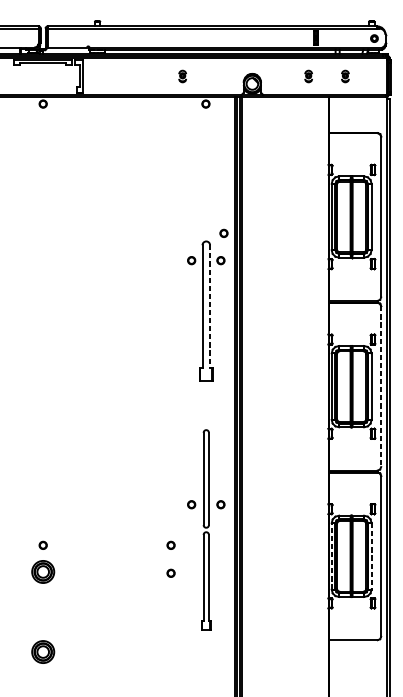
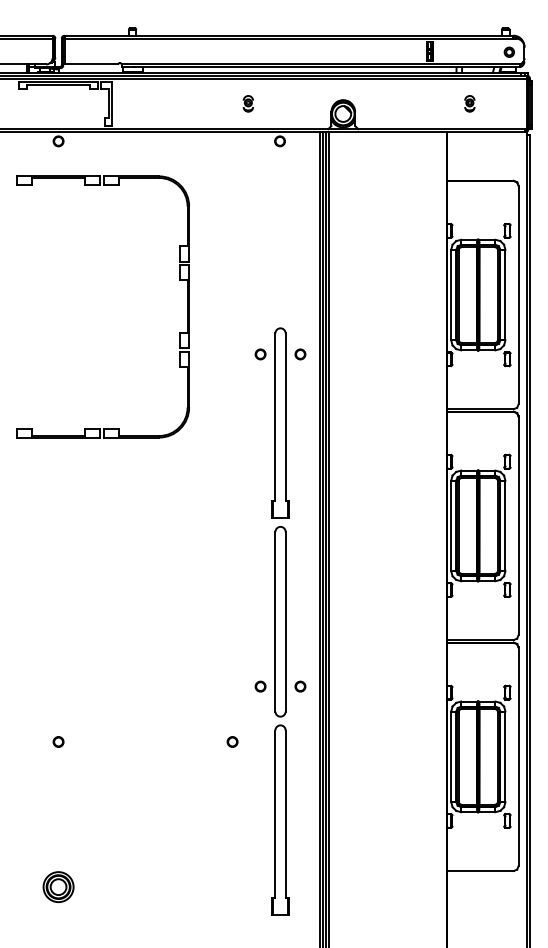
part: (308, 76) -> (419, 103), removed
part: (132, 206) -> (179, 280), added
circle: (223, 233) -> (304, 317), removed
line: (209, 306) -> (285, 417), dashed -> solid
line: (381, 387) -> (518, 526), dashed -> solid
part: (206, 529) -> (280, 720), size x1.43
line: (331, 556) -> (451, 756), dashed -> solid
line: (371, 556) -> (505, 757), dashed -> solid
part: (43, 571) -> (58, 777), removed
circle: (171, 572) -> (232, 779), removed

